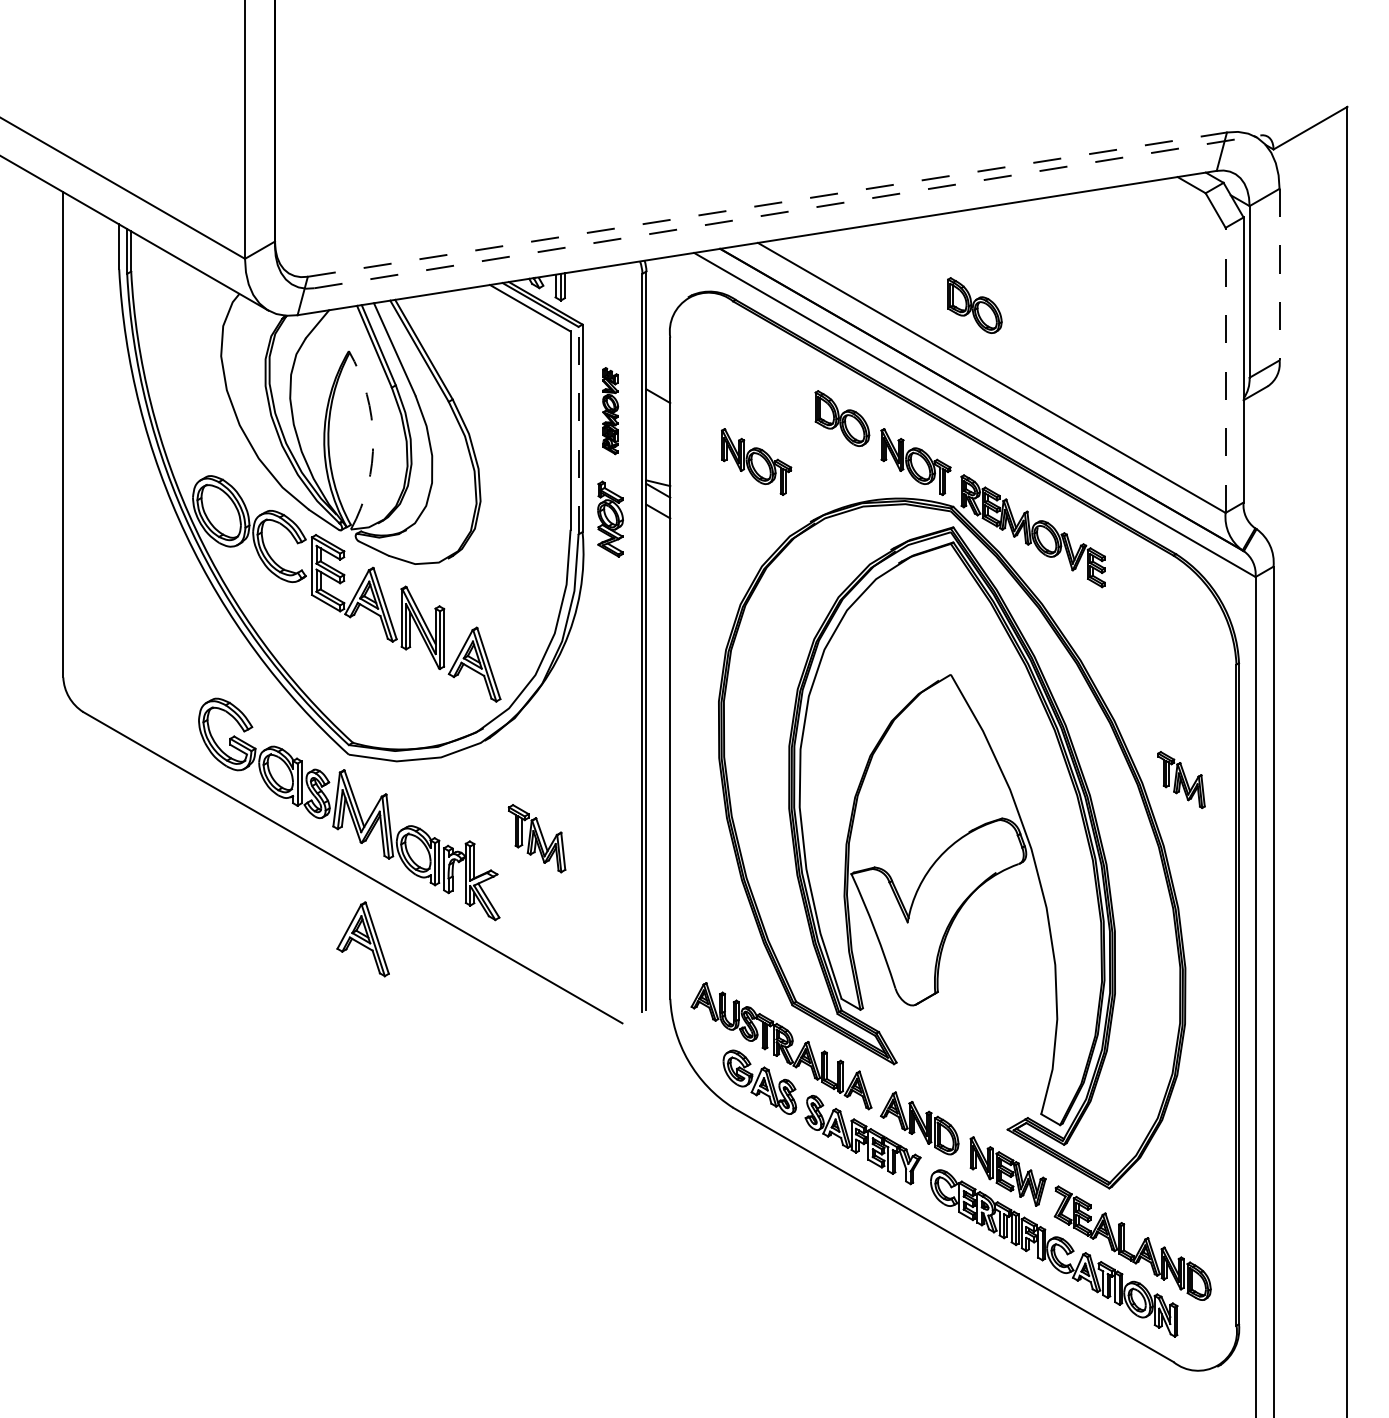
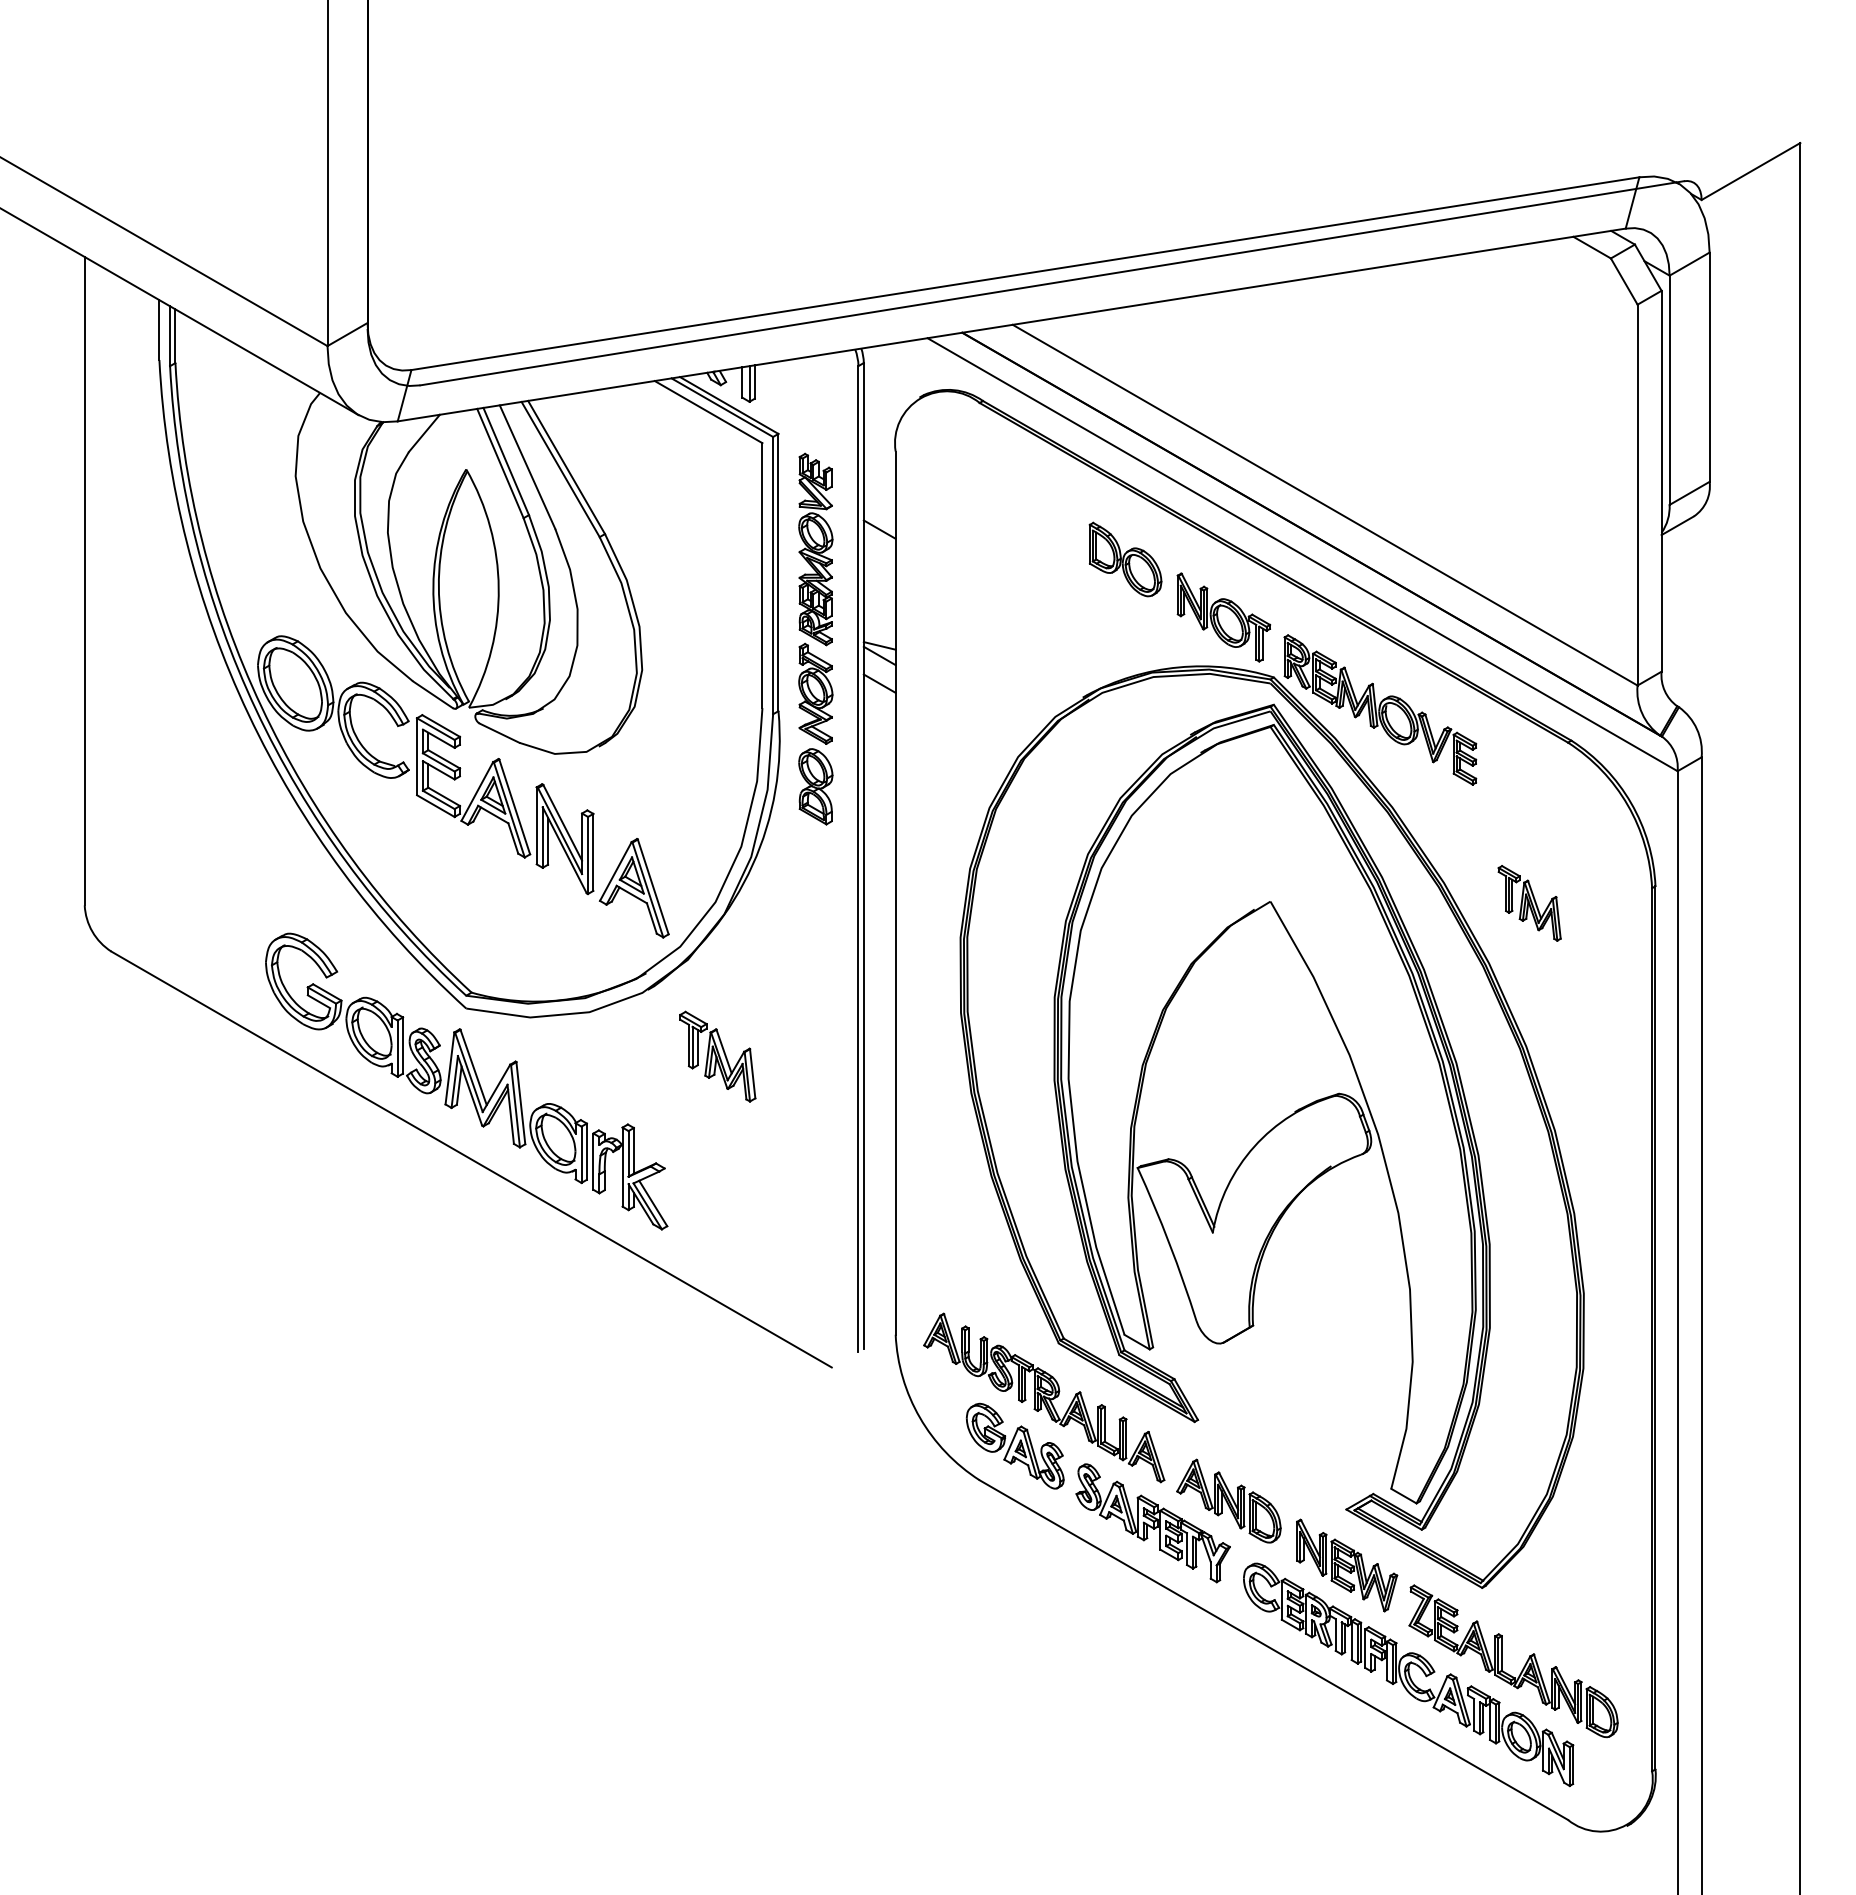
line: (767, 204) -> (1025, 273), dashed -> solid
line: (787, 211) -> (1052, 283), dashed -> solid
line: (1279, 274) -> (1709, 367), dashed -> solid
part: (974, 305) -> (1302, 408), removed
line: (1225, 369) -> (1637, 494), dashed -> solid
part: (610, 411) -> (815, 549), size x1.67
line: (578, 430) -> (773, 575), dashed -> solid
arc: (373, 440) -> (498, 588), dashed -> solid
part: (756, 461) -> (1010, 617), removed
part: (610, 588) -> (815, 786), added
part: (1181, 780) -> (1529, 903), moved
part: (536, 838) -> (717, 1056), moved
part: (362, 939) -> (484, 1255), removed

